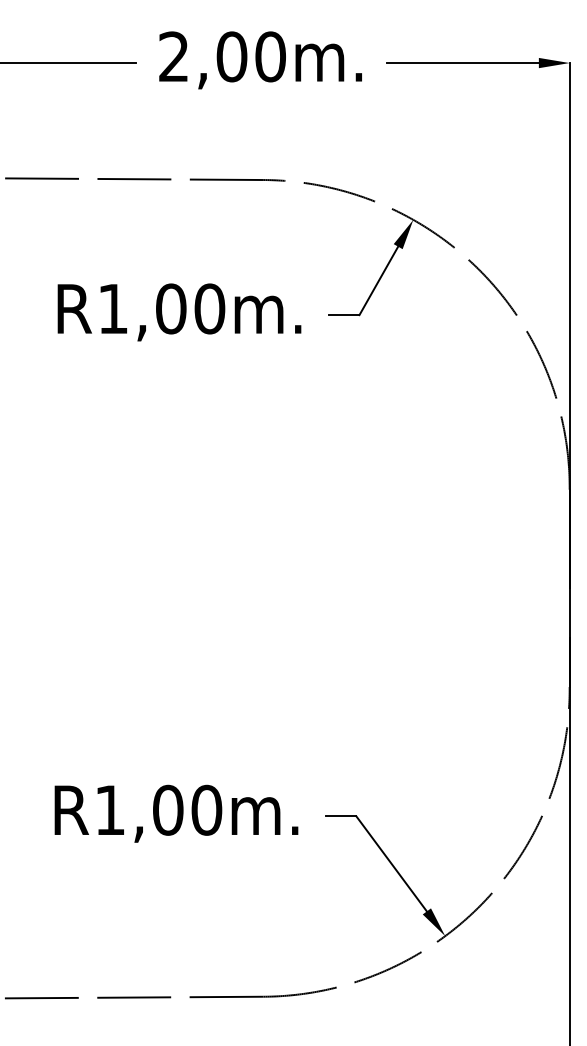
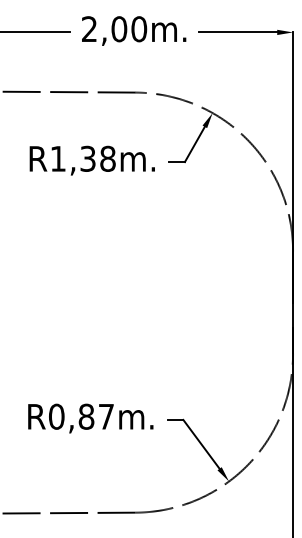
text: (189, 308) -> (97, 158), R1,00m. -> R1,38m.
text: (158, 809) -> (81, 416), R1,00m. -> R0,87m.

